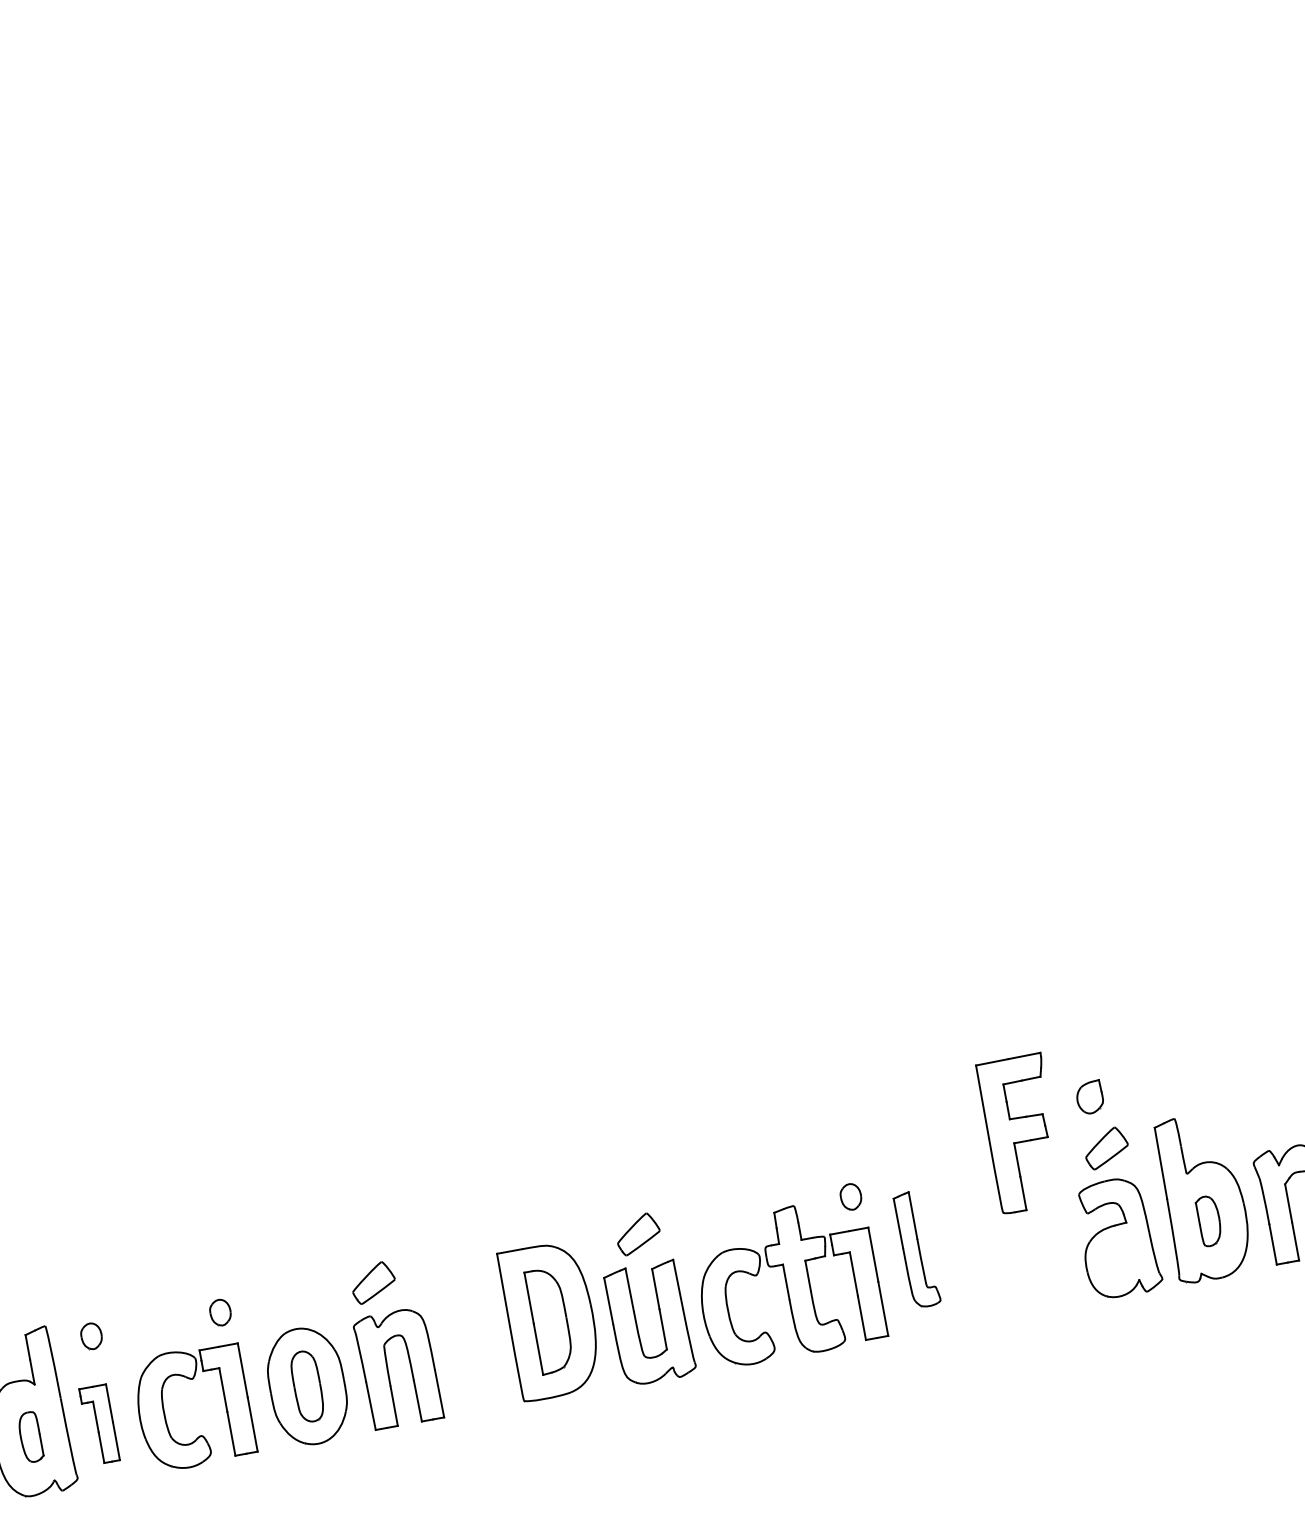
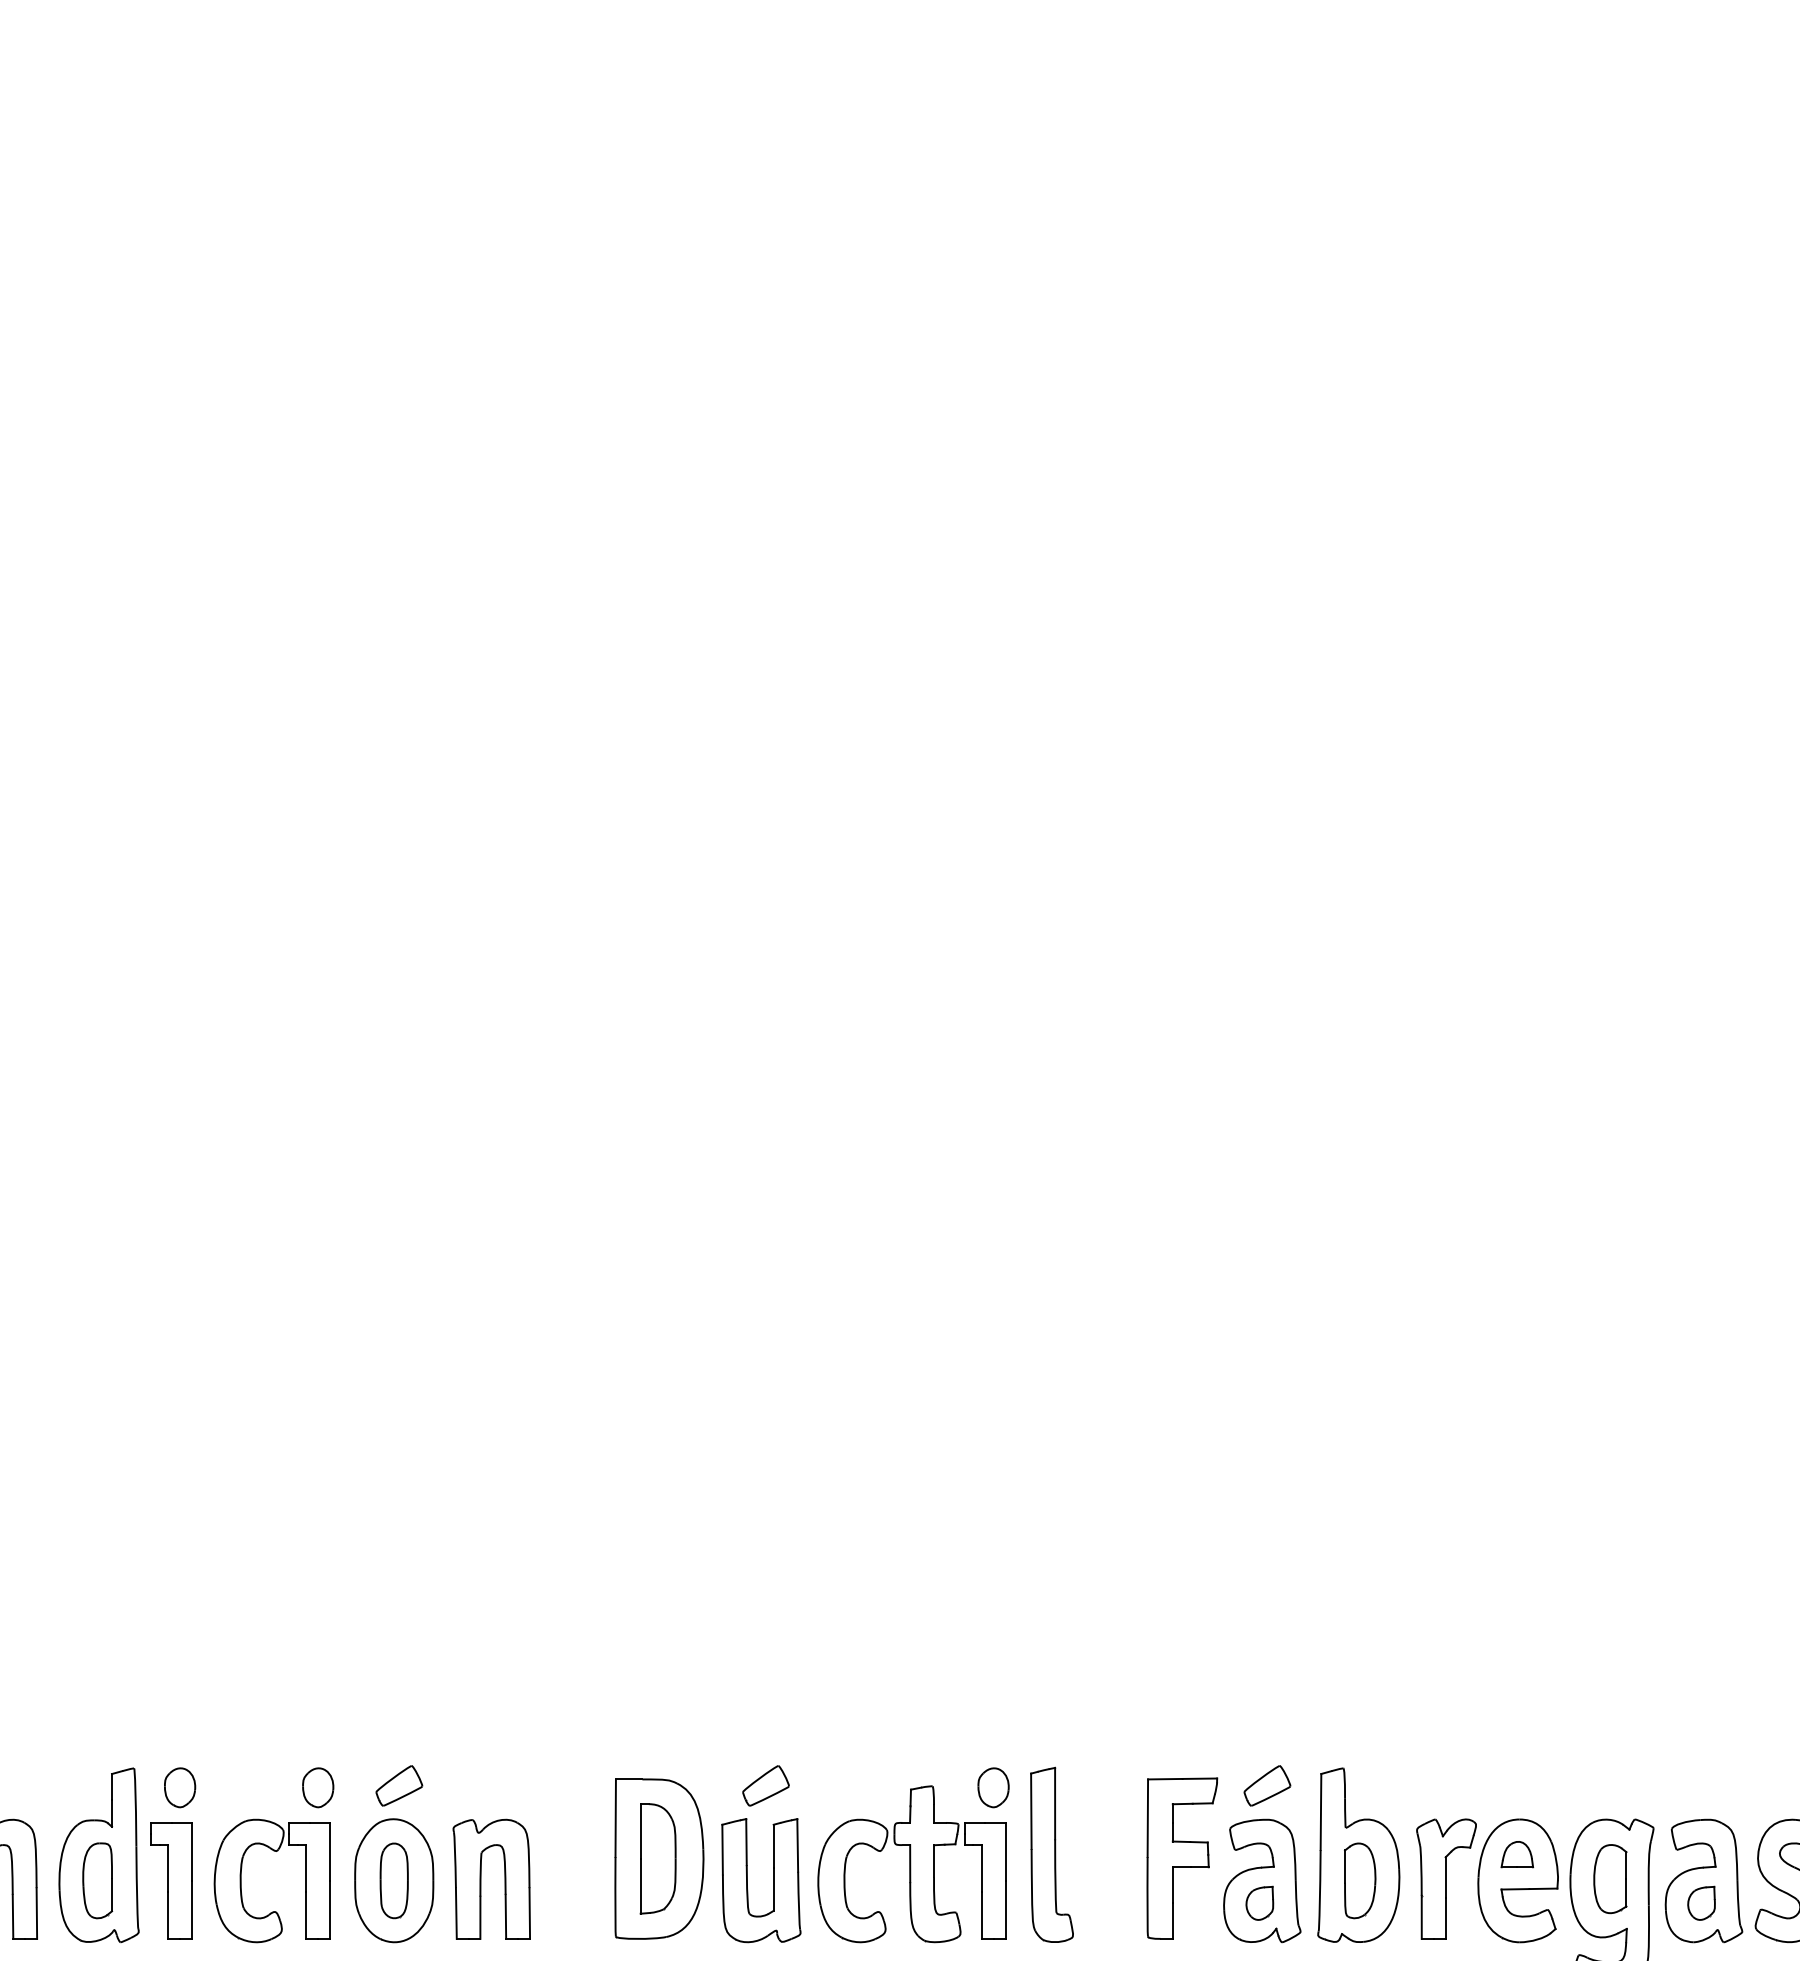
part: (1089, 1096) -> (1259, 1902), moved
part: (1021, 1133) -> (1182, 1858), moved
part: (850, 1196) -> (993, 1787), size x1.43
part: (1209, 1220) -> (1360, 1880), size x1.43
part: (916, 1249) -> (1051, 1854), size x1.43
part: (373, 1282) -> (399, 1785), moved
part: (220, 1312) -> (318, 1787), size x1.43
part: (91, 1335) -> (180, 1787), size x1.43
part: (99, 1424) -> (171, 1880), size x1.43
part: (30, 1437) -> (97, 1880), size x1.43

